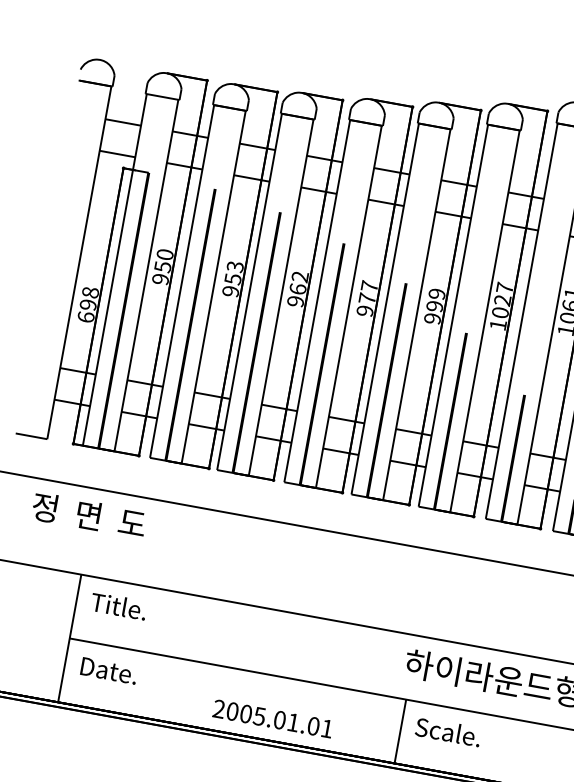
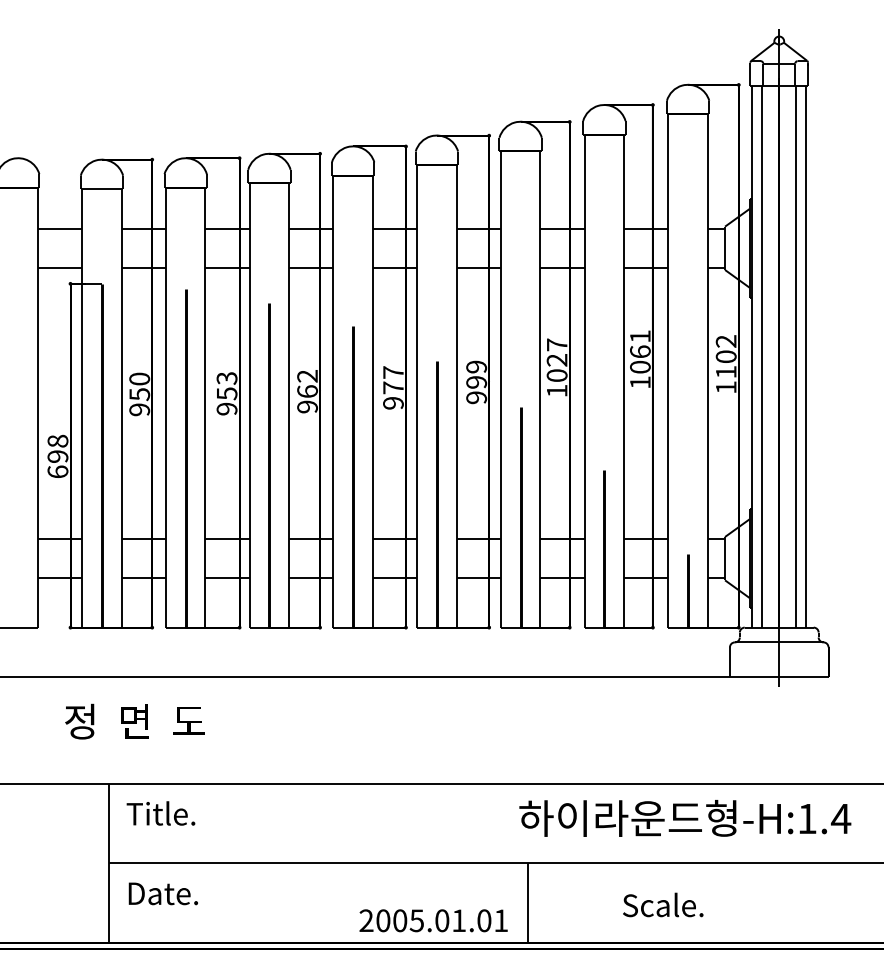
text: (88, 515) -> (134, 721), moved
text: (272, 718) -> (433, 920), moved
text: (448, 731) -> (663, 904), moved

